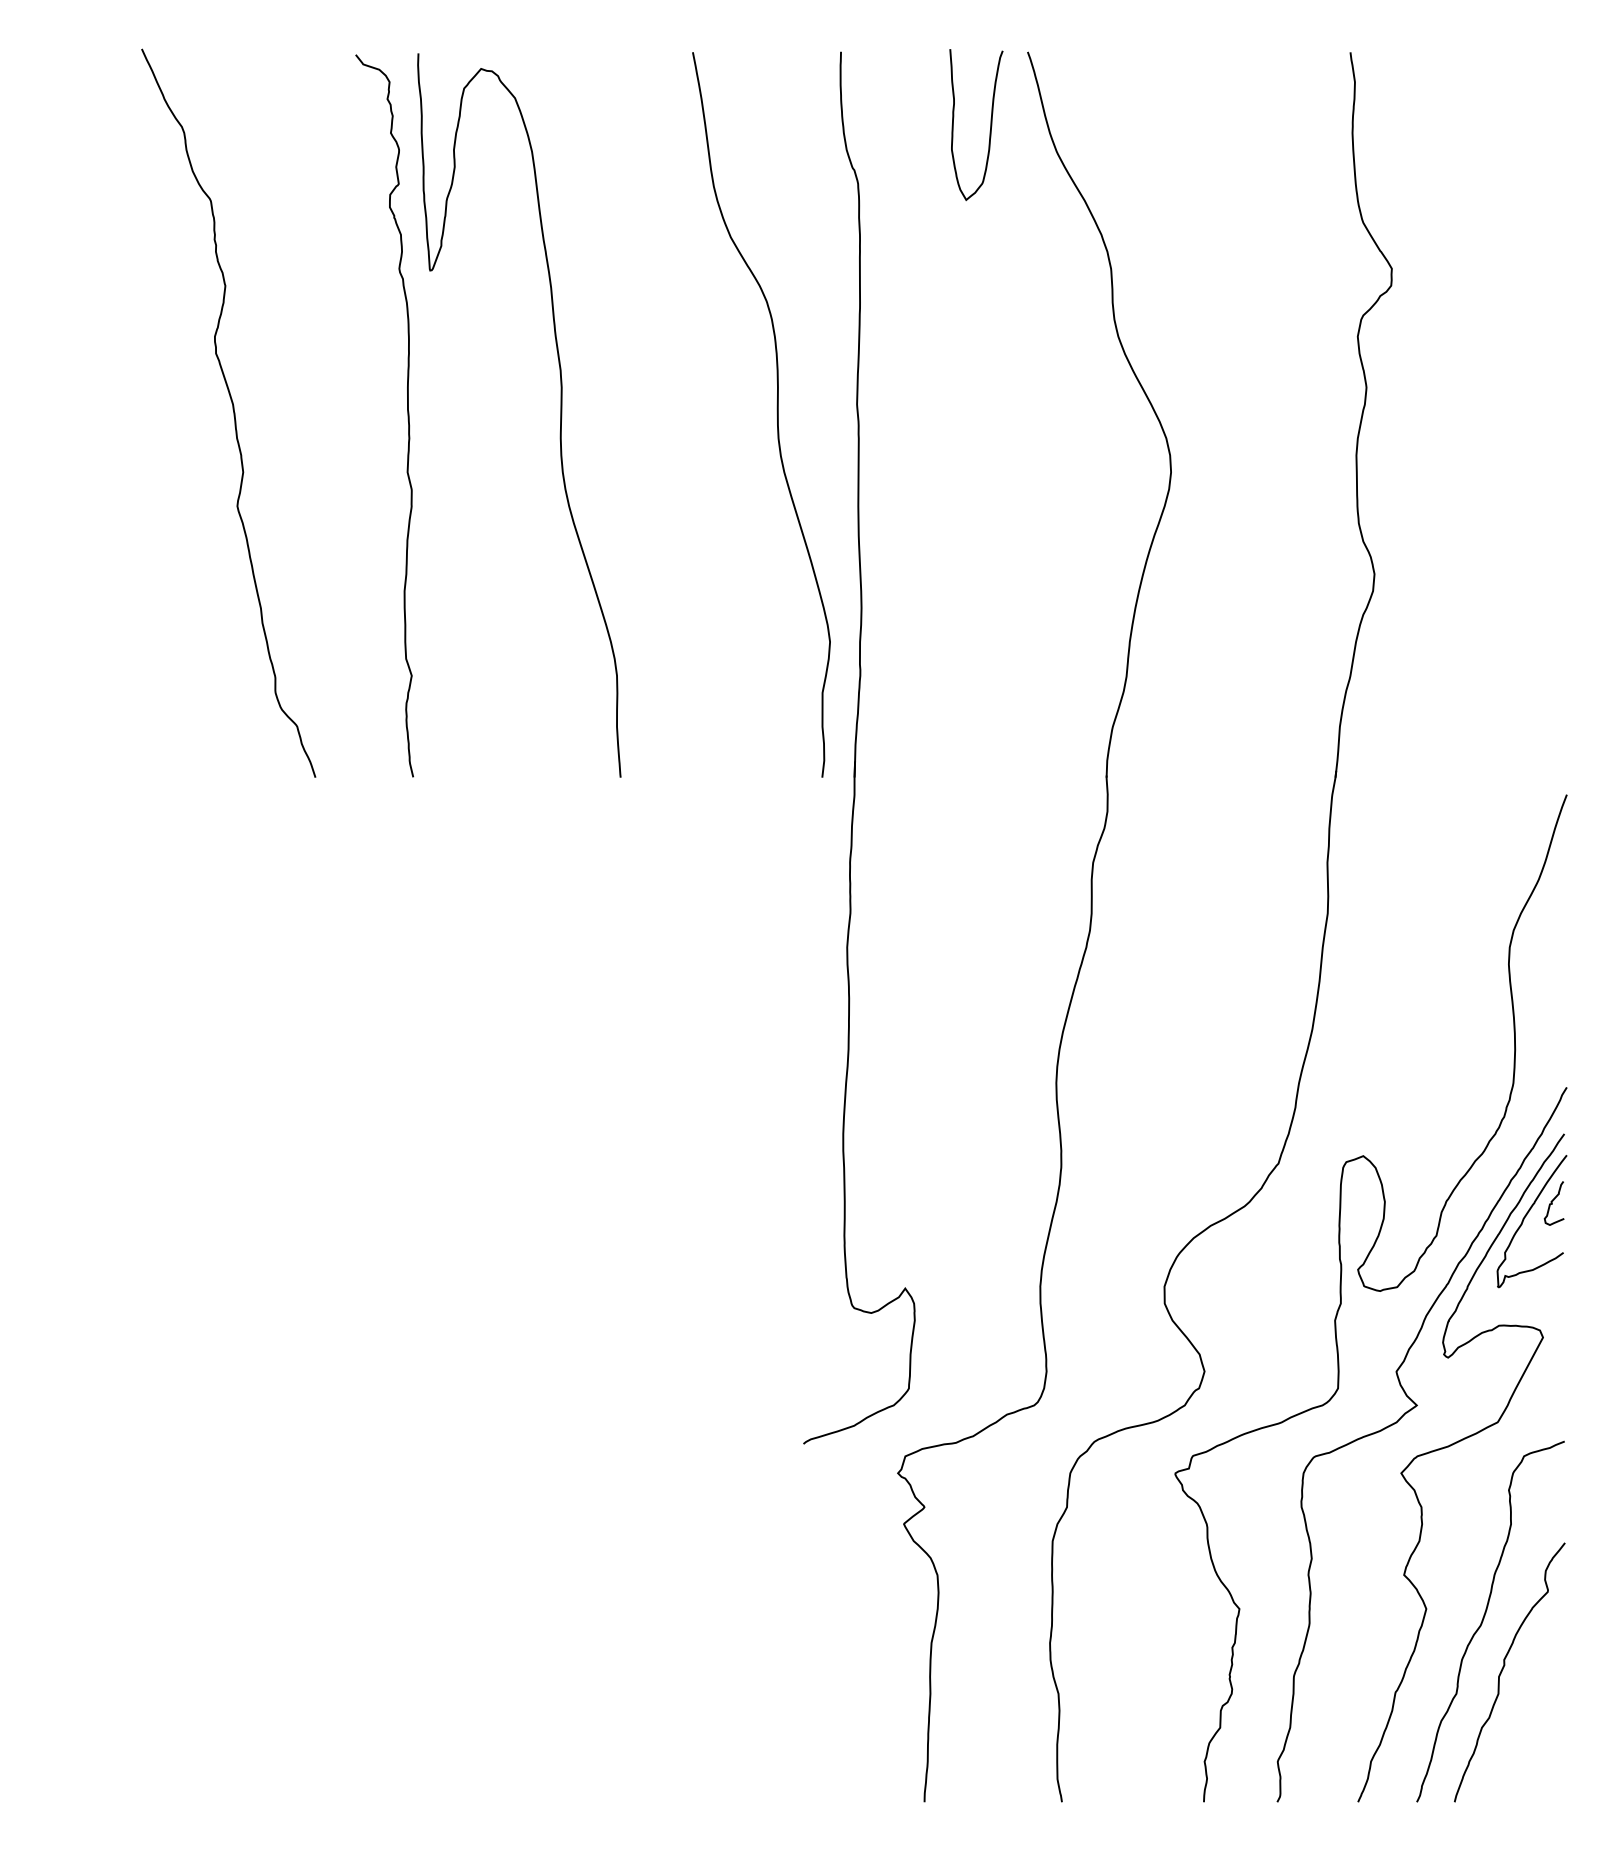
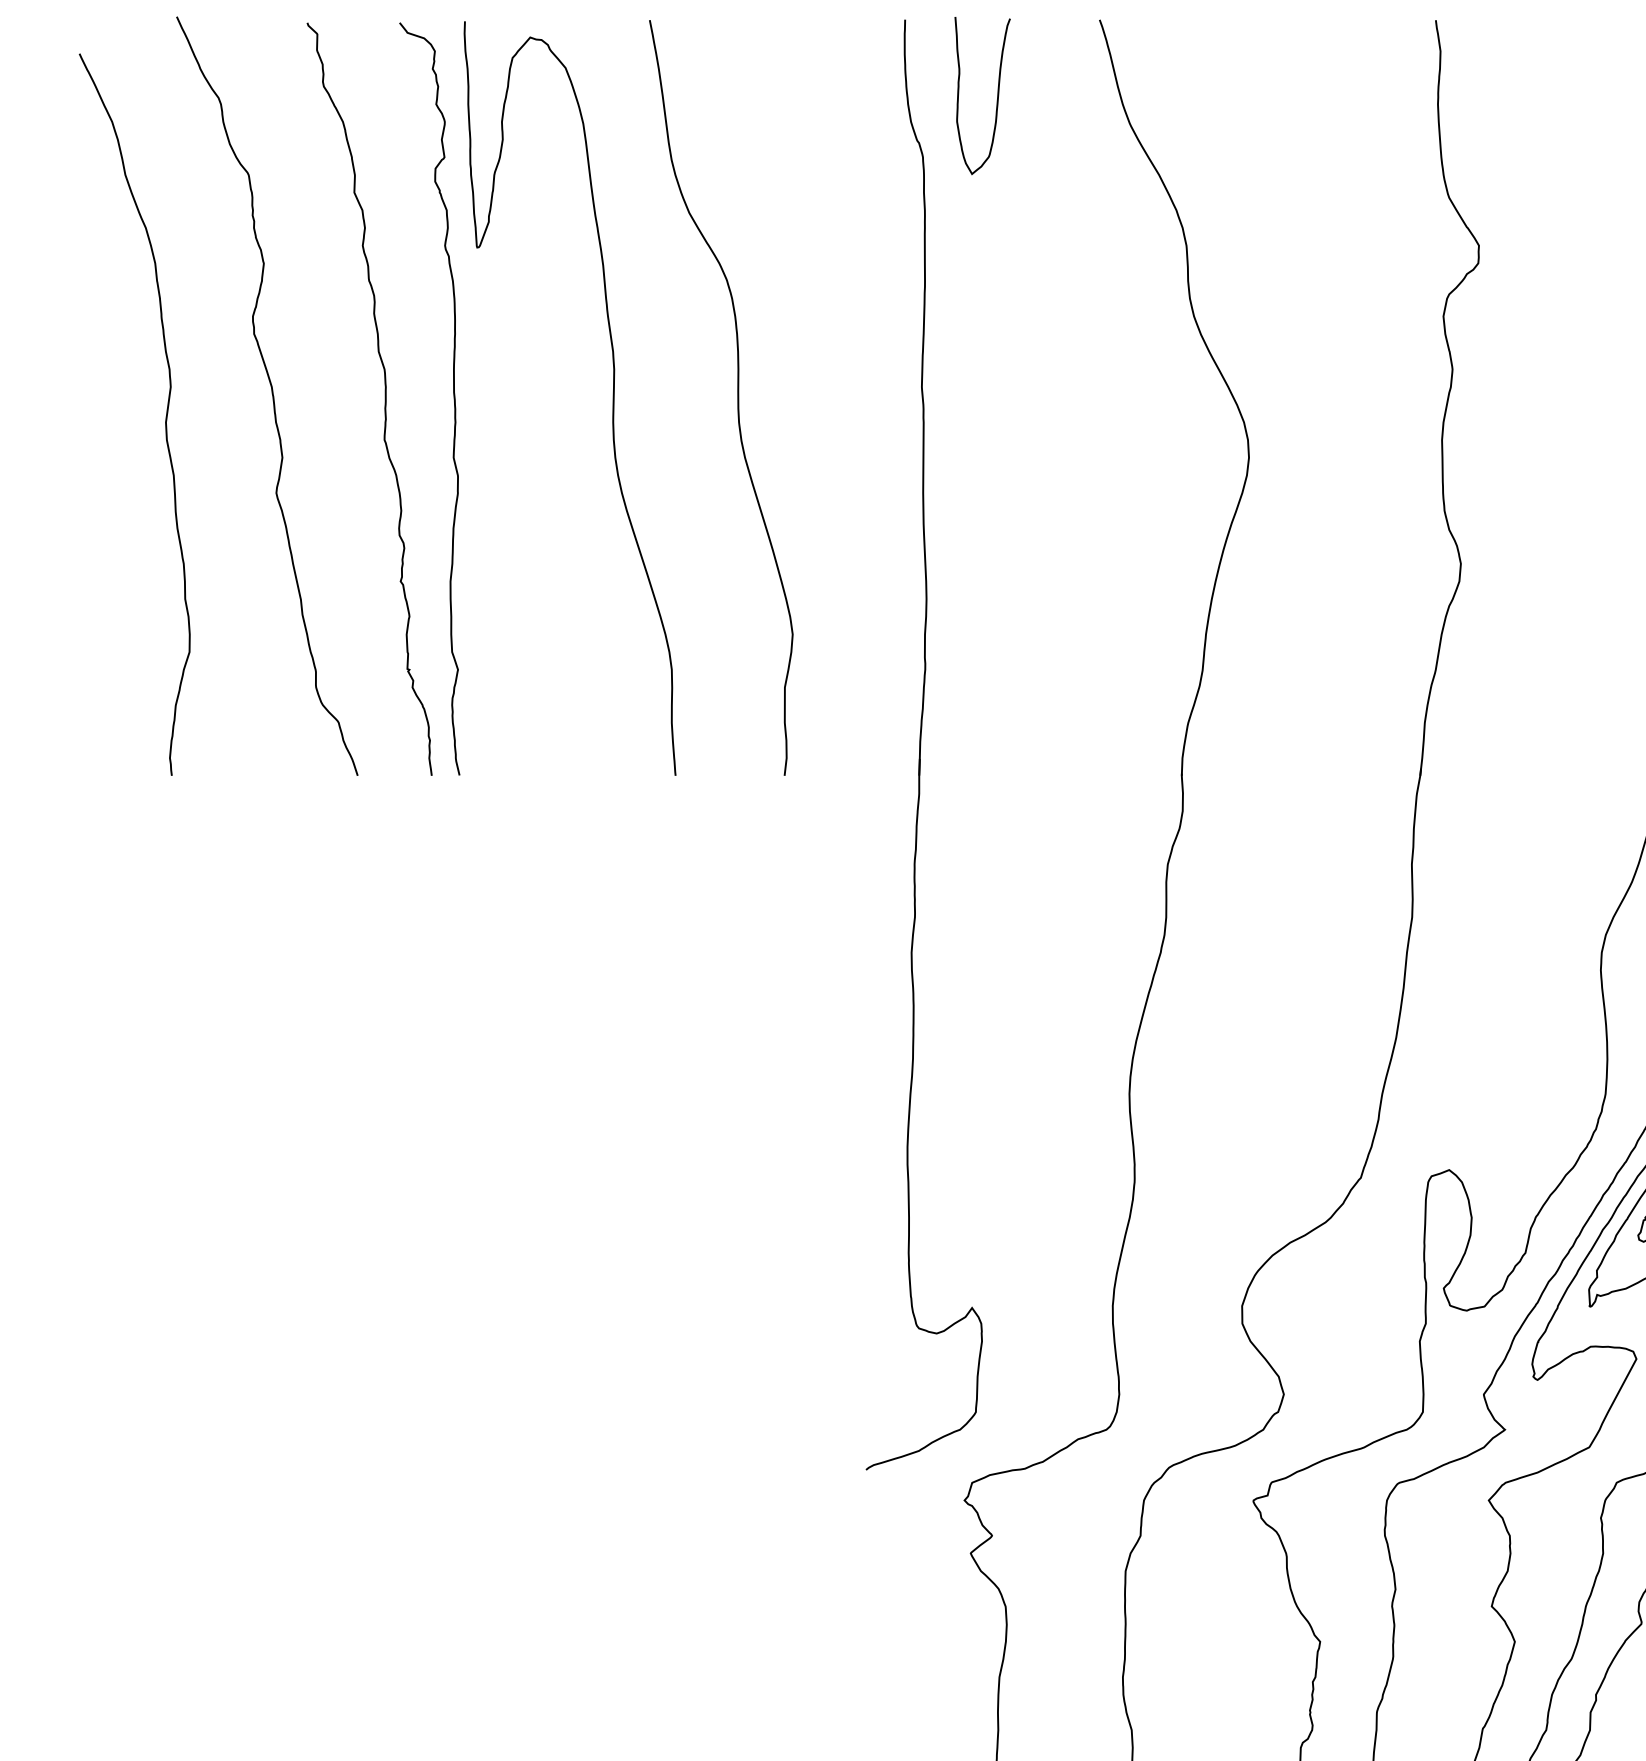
curve: (990, 125) -> (997, 96), moved
curve: (776, 414) -> (736, 397), moved
curve: (341, 415) -> (384, 398), added
curve: (130, 435) -> (165, 419), added

